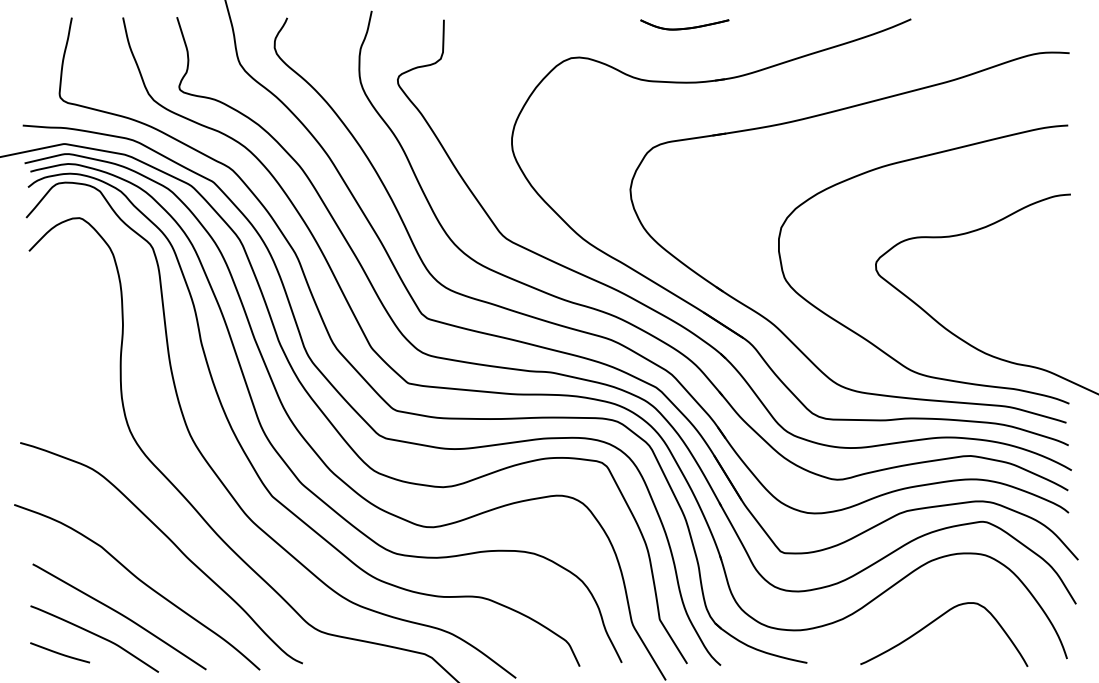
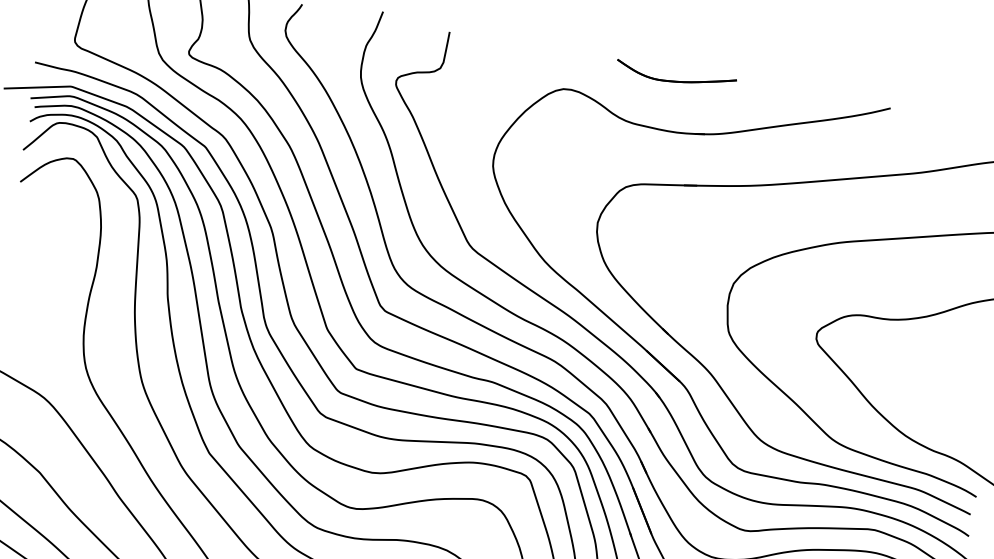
part: (684, 24) -> (675, 75), size x1.43

